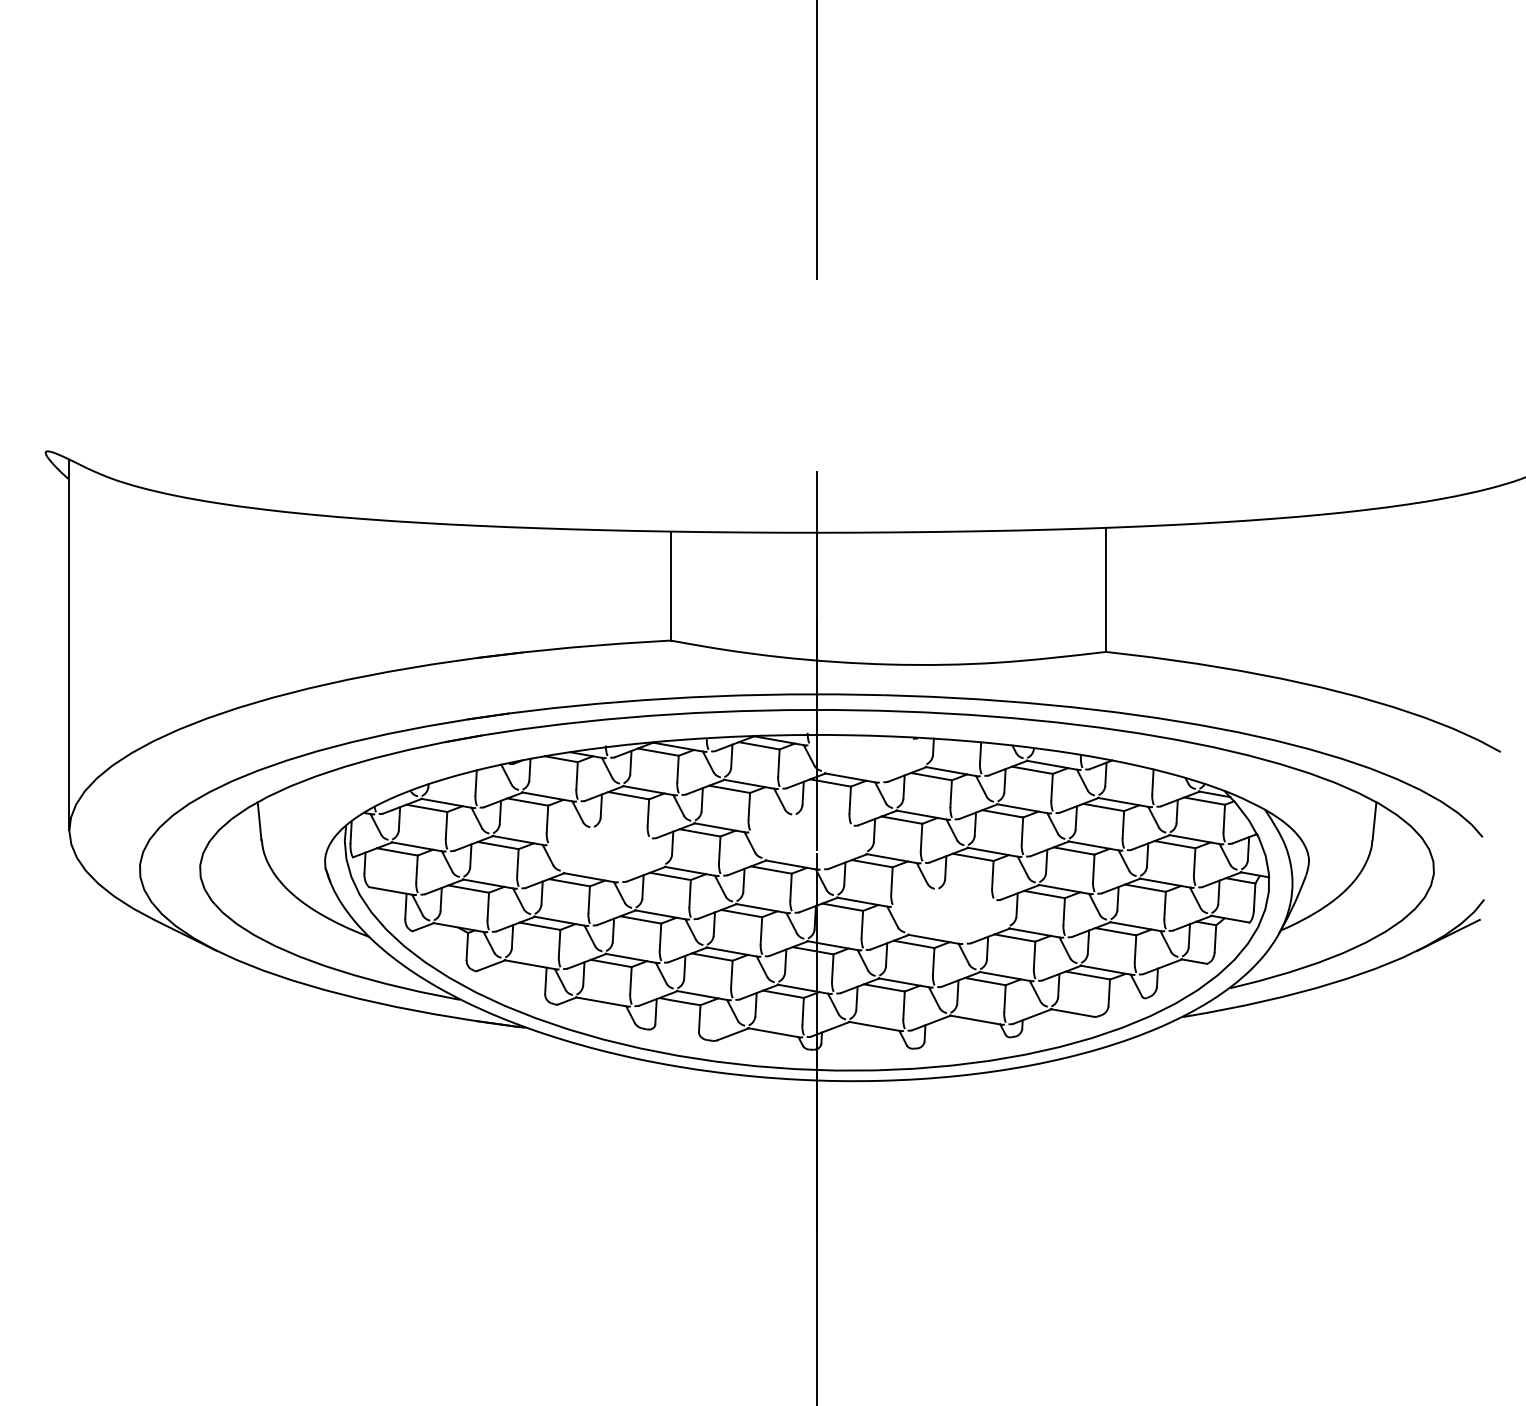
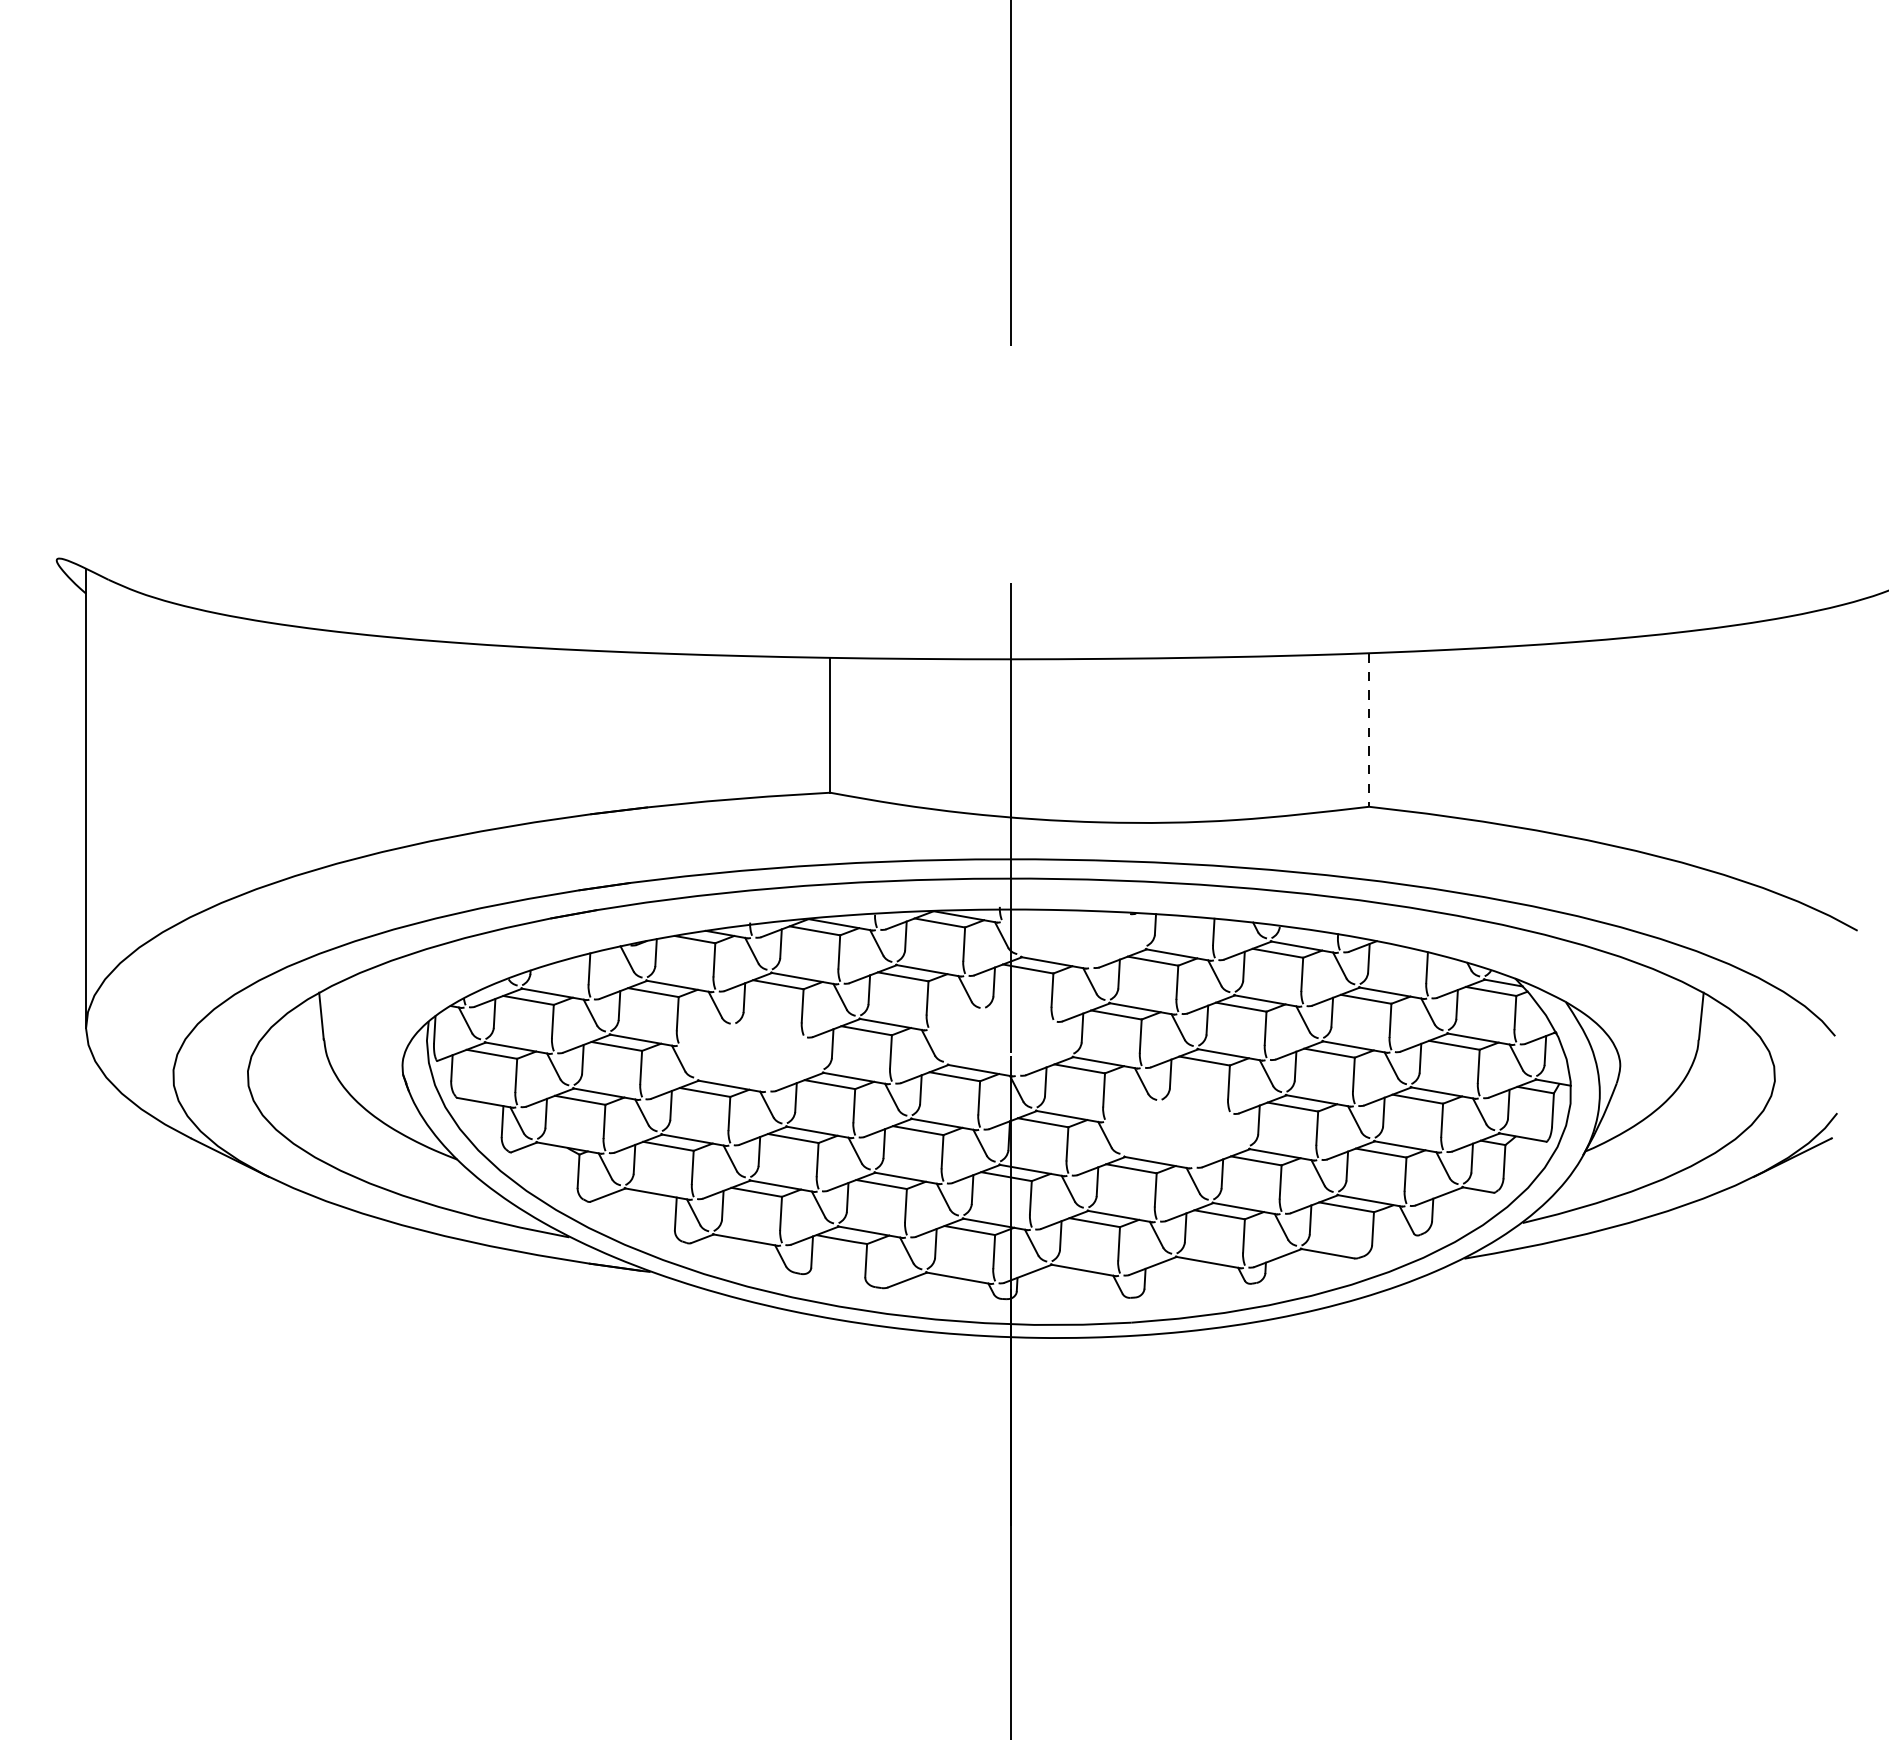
line: (1106, 590) -> (1369, 730), solid -> dashed

